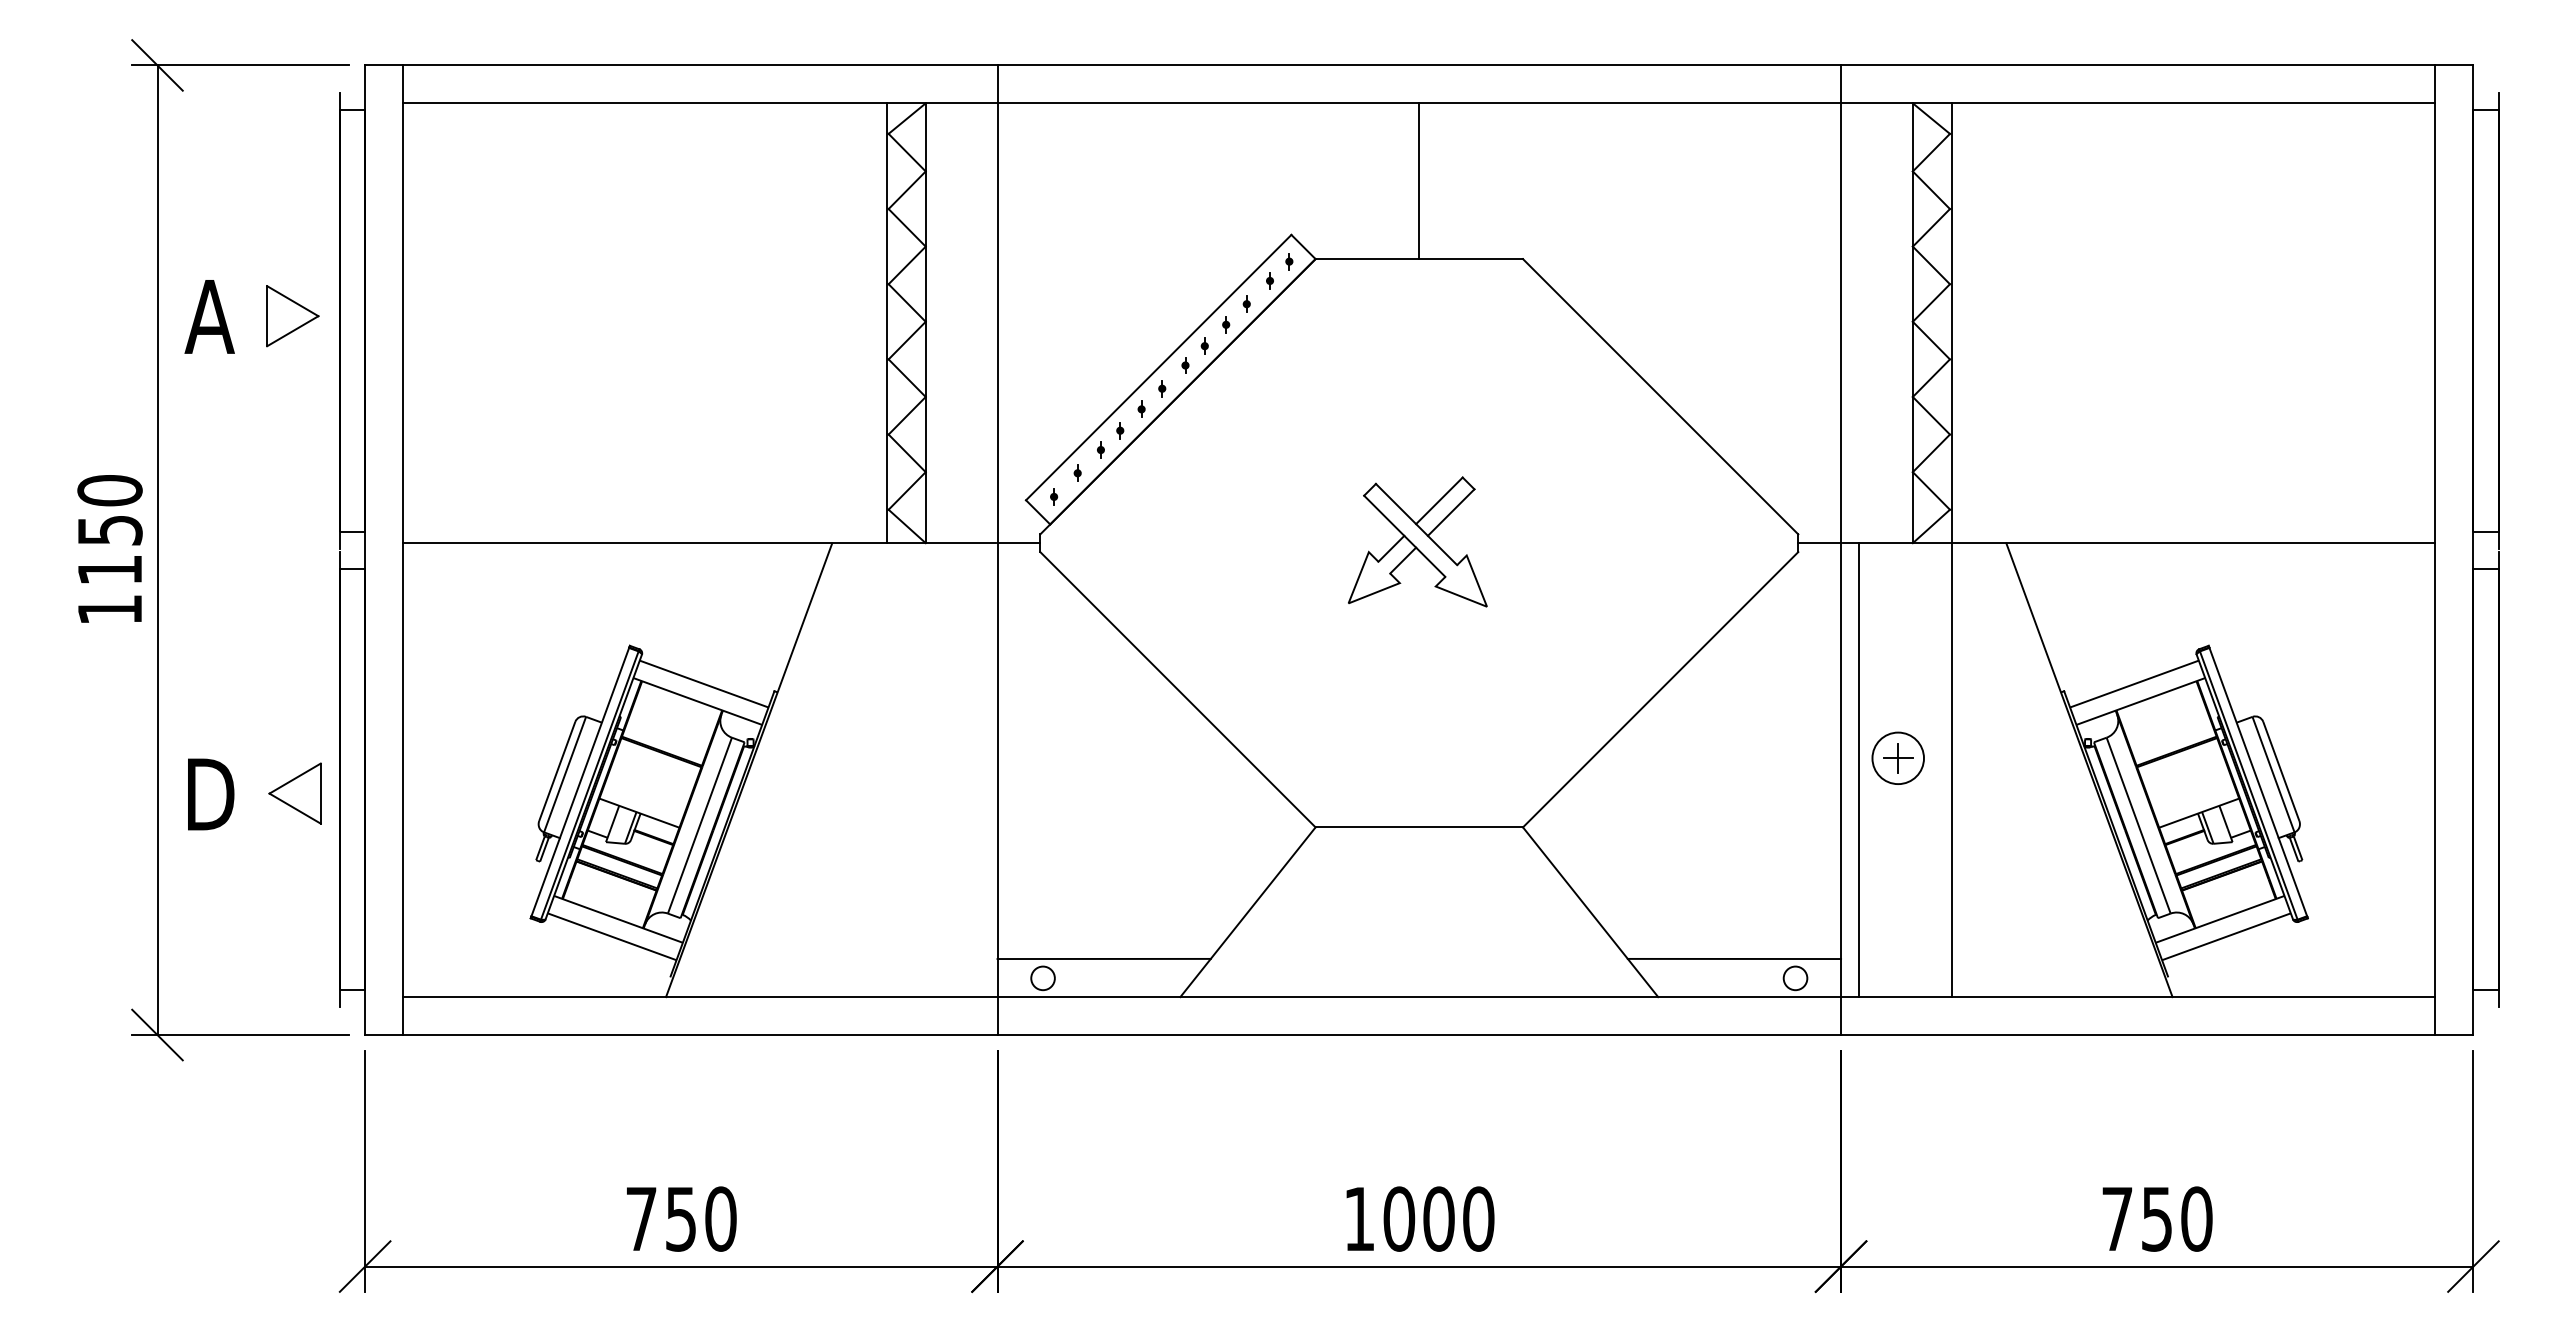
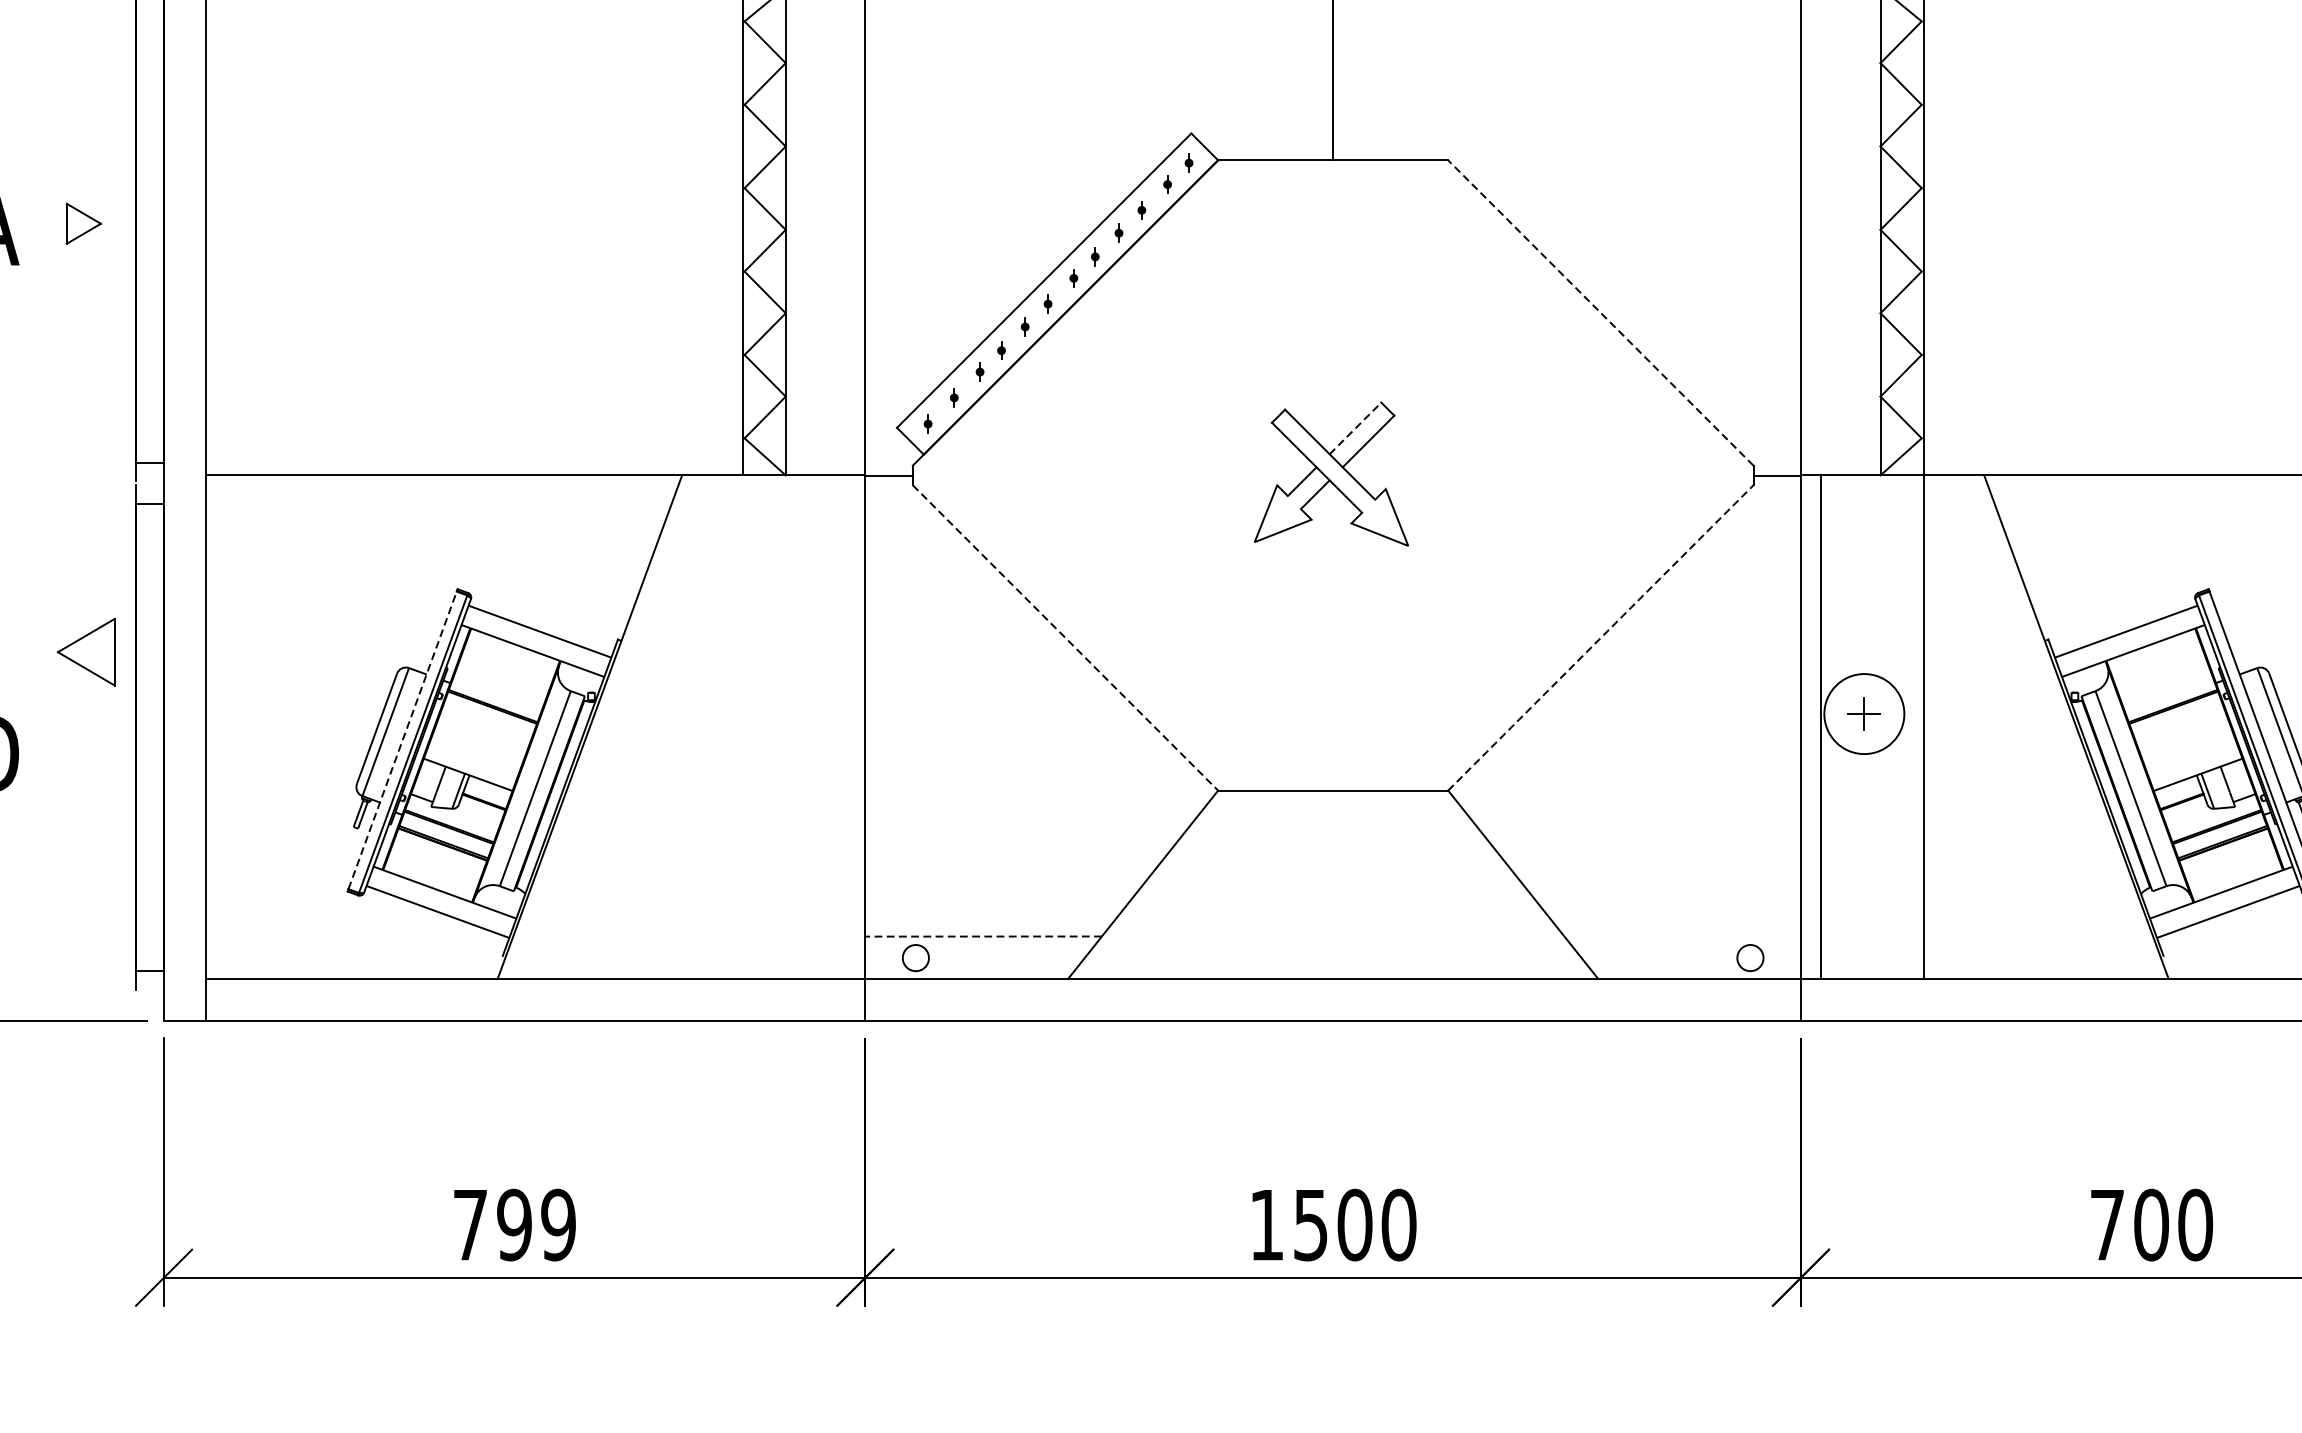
part: (292, 316) -> (83, 223), size x0.6
line: (1660, 396) -> (1600, 312), solid -> dashed
line: (1439, 500) -> (1355, 428), solid -> dashed
line: (1177, 689) -> (1064, 637), solid -> dashed
line: (1660, 689) -> (1600, 637), solid -> dashed
circle: (1898, 758) -> (1864, 714), size x1.4
line: (580, 782) -> (402, 740), solid -> dashed
part: (294, 793) -> (85, 652), moved
line: (1104, 958) -> (984, 936), solid -> dashed
line: (1734, 958) -> (1682, 936), removed
text: (700, 1218) -> (535, 1224), 750 -> 799
text: (1399, 1218) -> (1311, 1224), 1000 -> 1500
text: (2156, 1218) -> (2150, 1224), 750 -> 700

